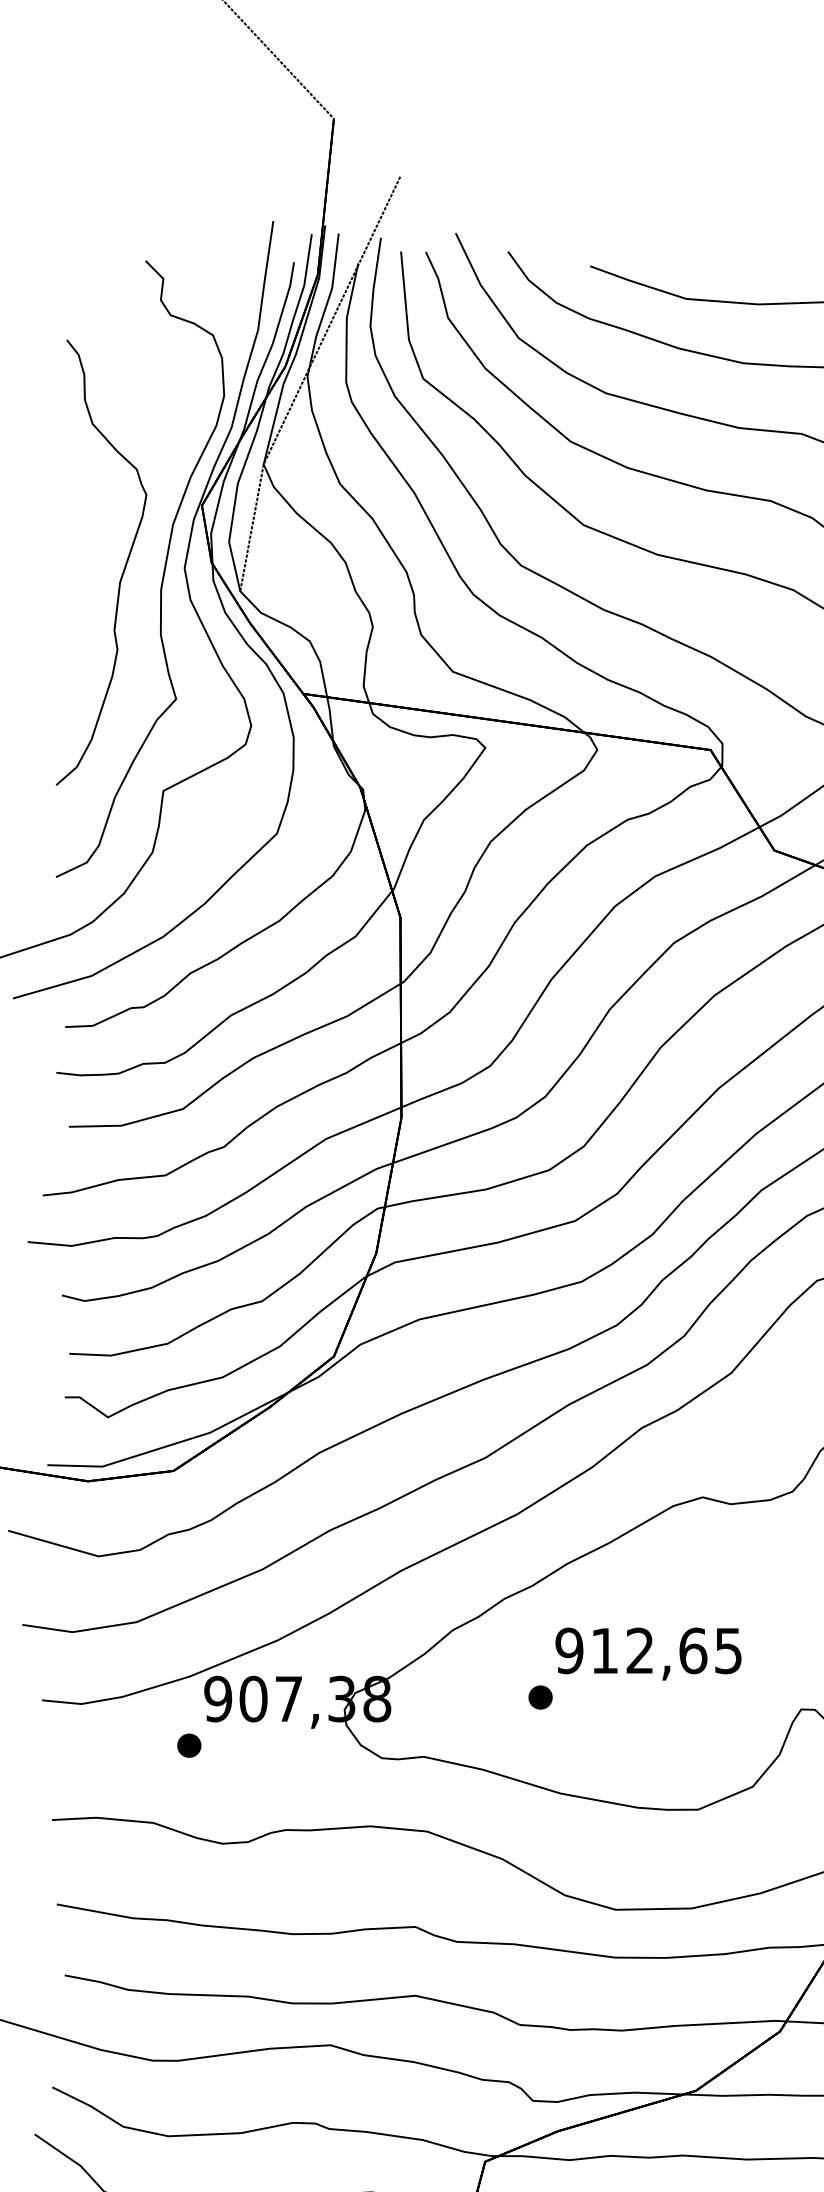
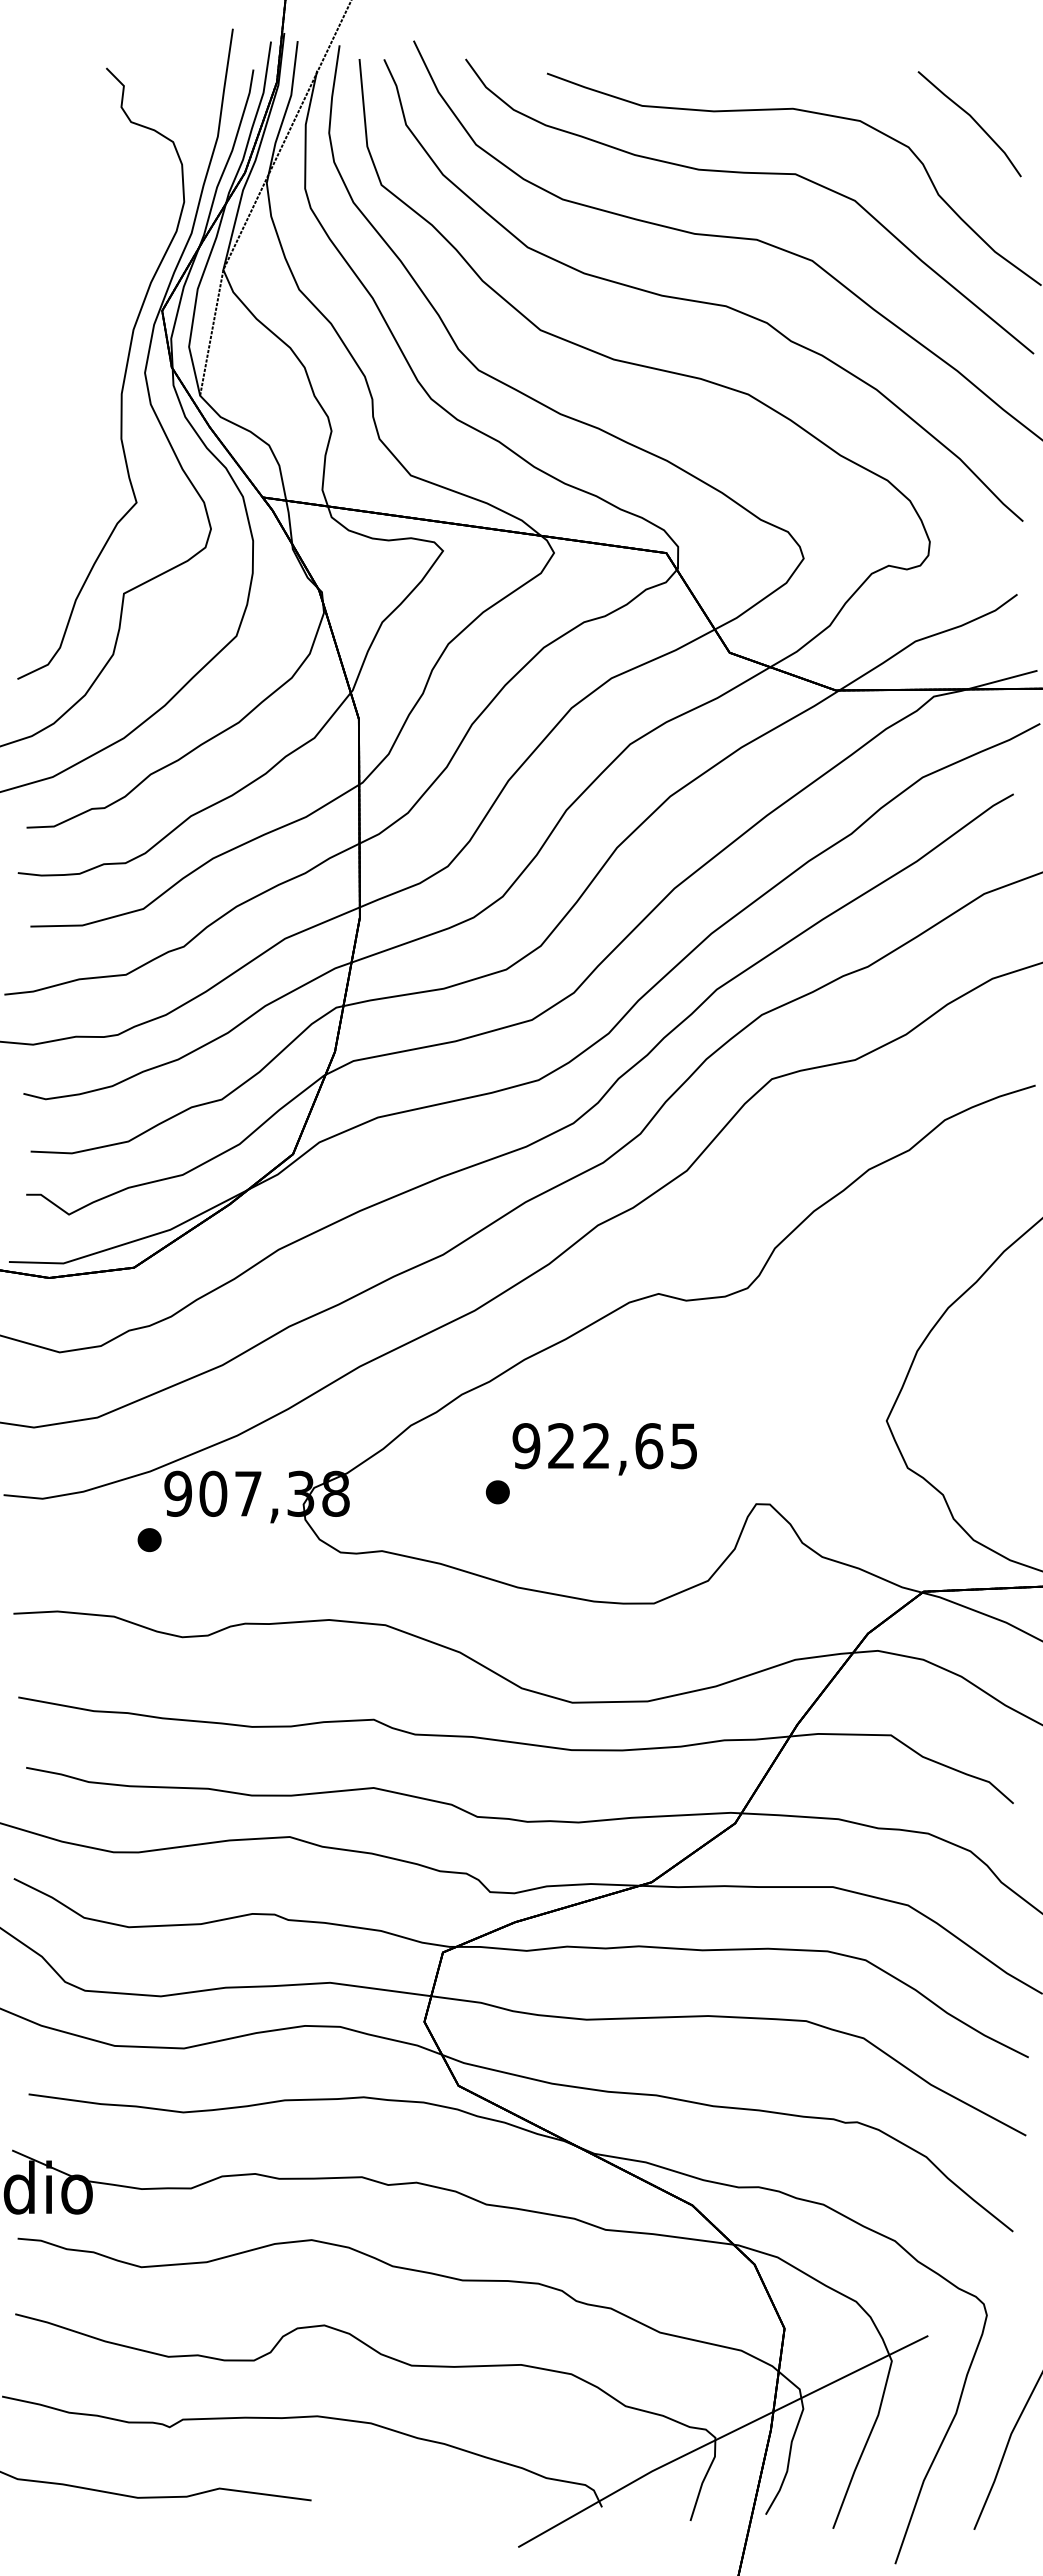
curve: (123, 568) -> (84, 373), removed
text: (604, 1650) -> (561, 1445), 912,65 -> 922,65

